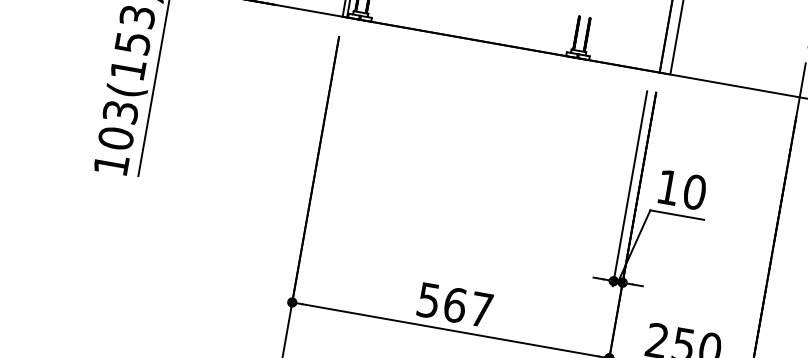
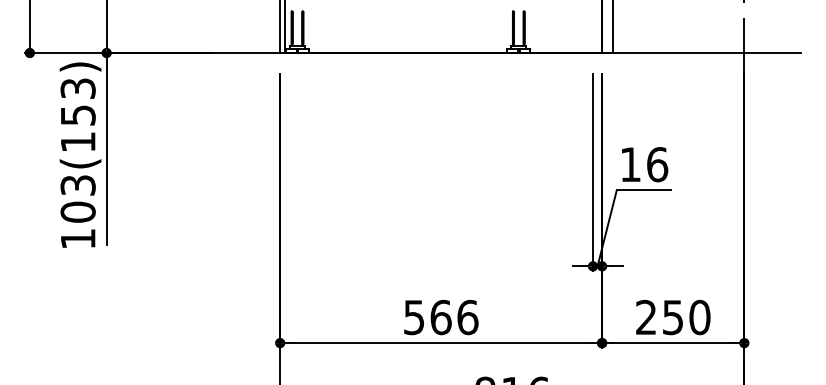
text: (694, 192) -> (657, 164), 10 -> 16
text: (481, 309) -> (467, 317), 567 -> 566

